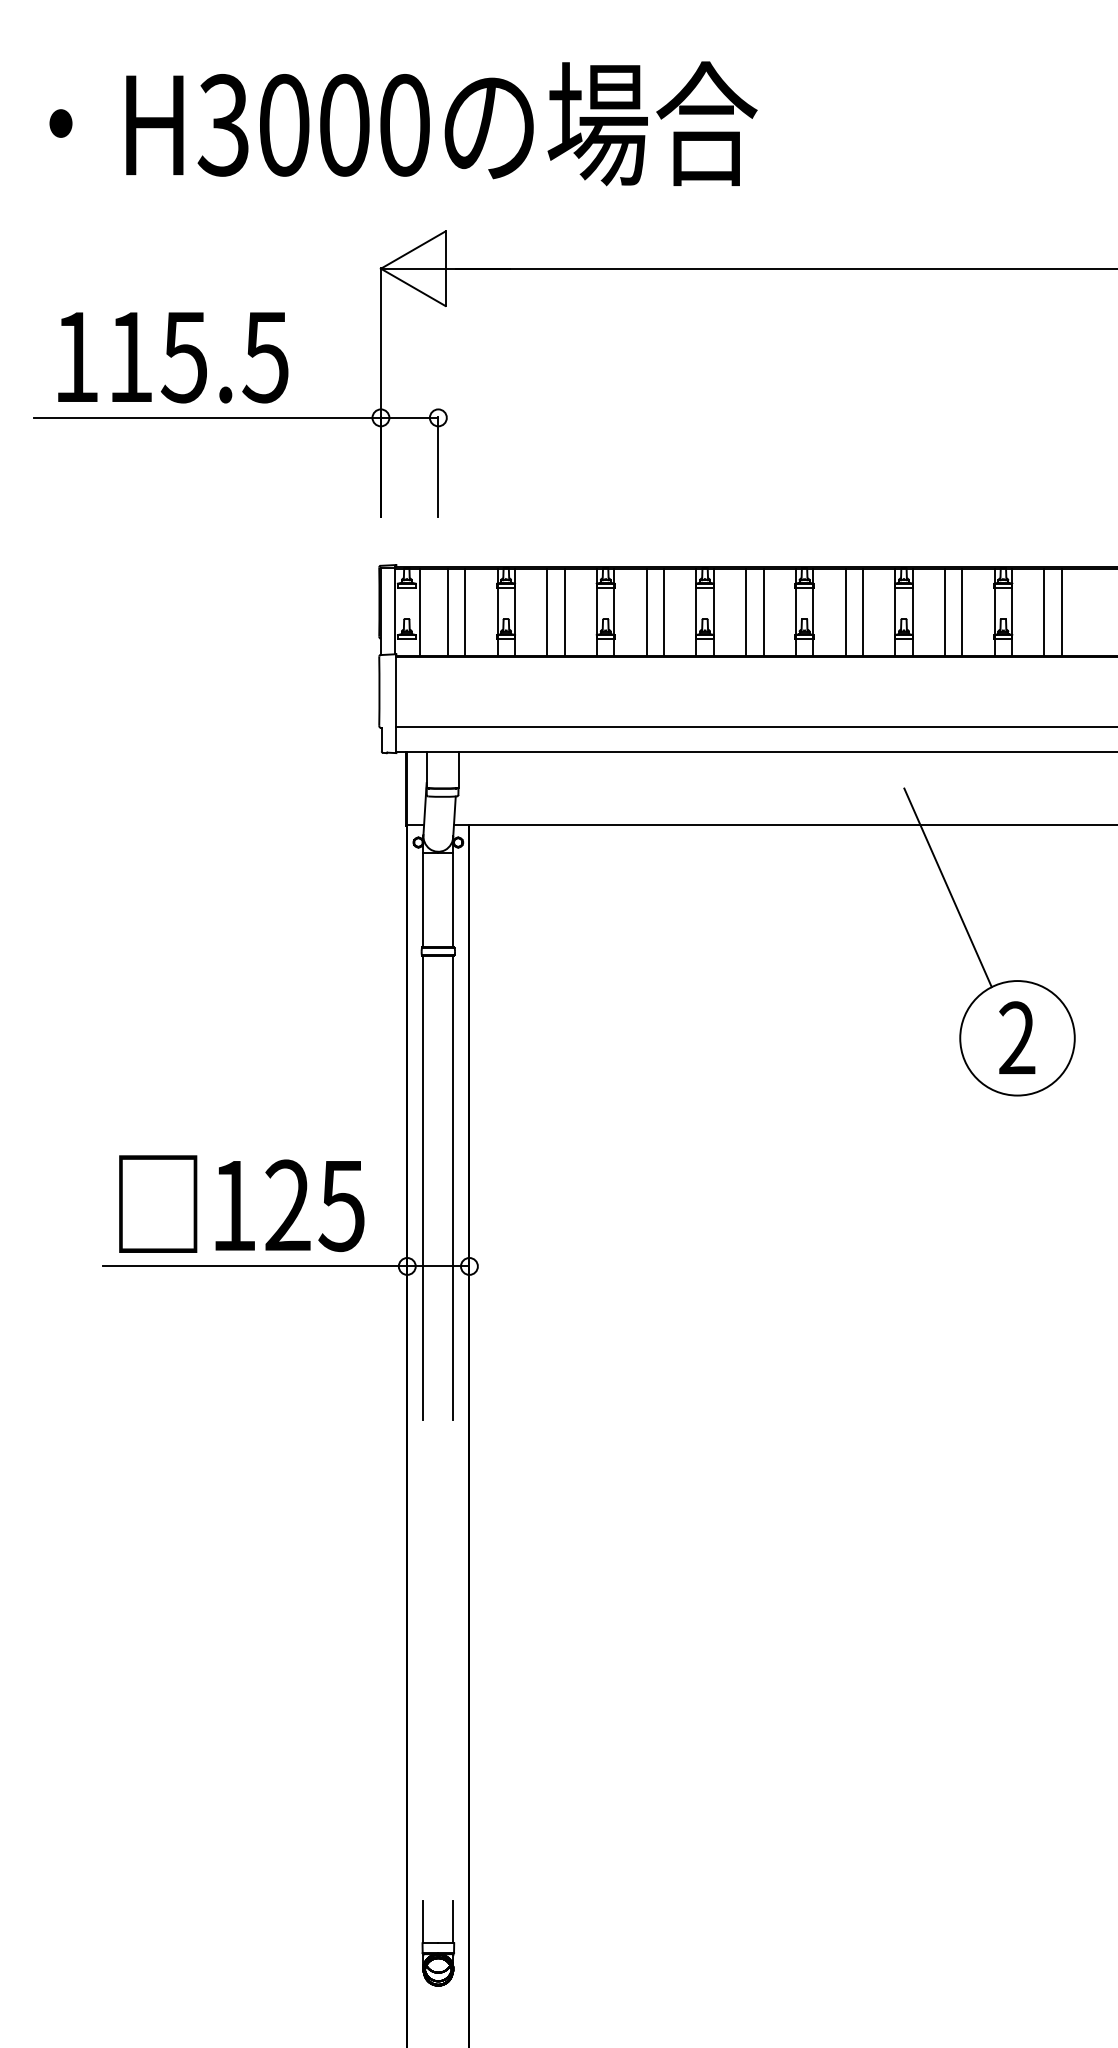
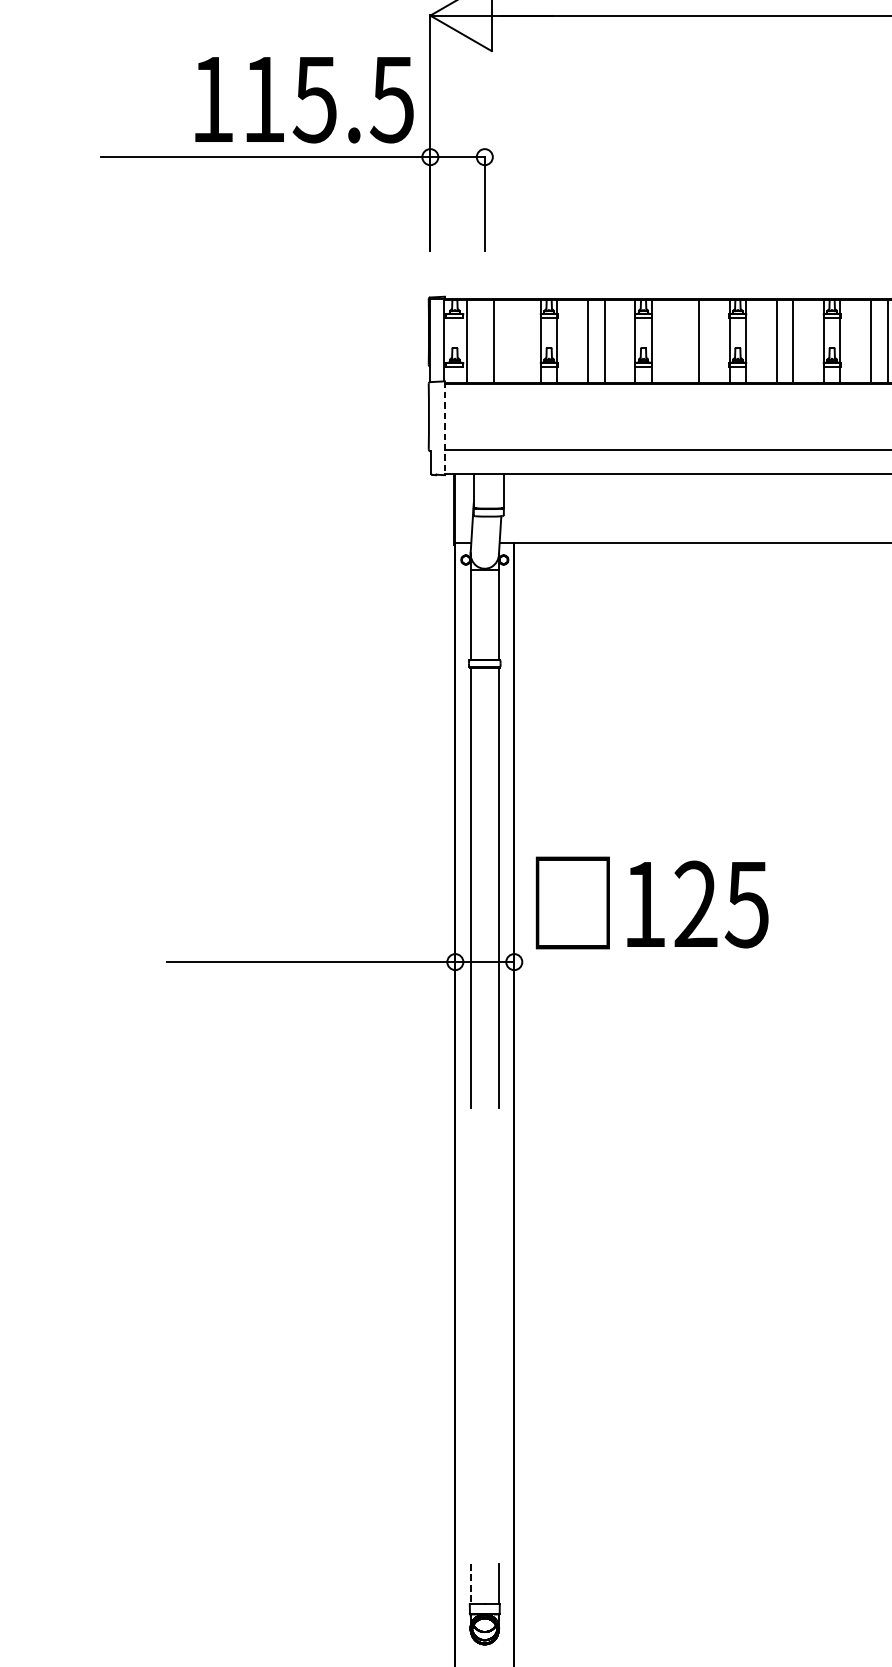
text: (173, 357) -> (304, 99), moved
line: (465, 612) -> (510, 341), removed
line: (646, 612) -> (682, 341), removed
line: (396, 703) -> (445, 428), solid -> dashed
text: (241, 1203) -> (651, 902), moved
line: (423, 1922) -> (470, 1584), solid -> dashed

